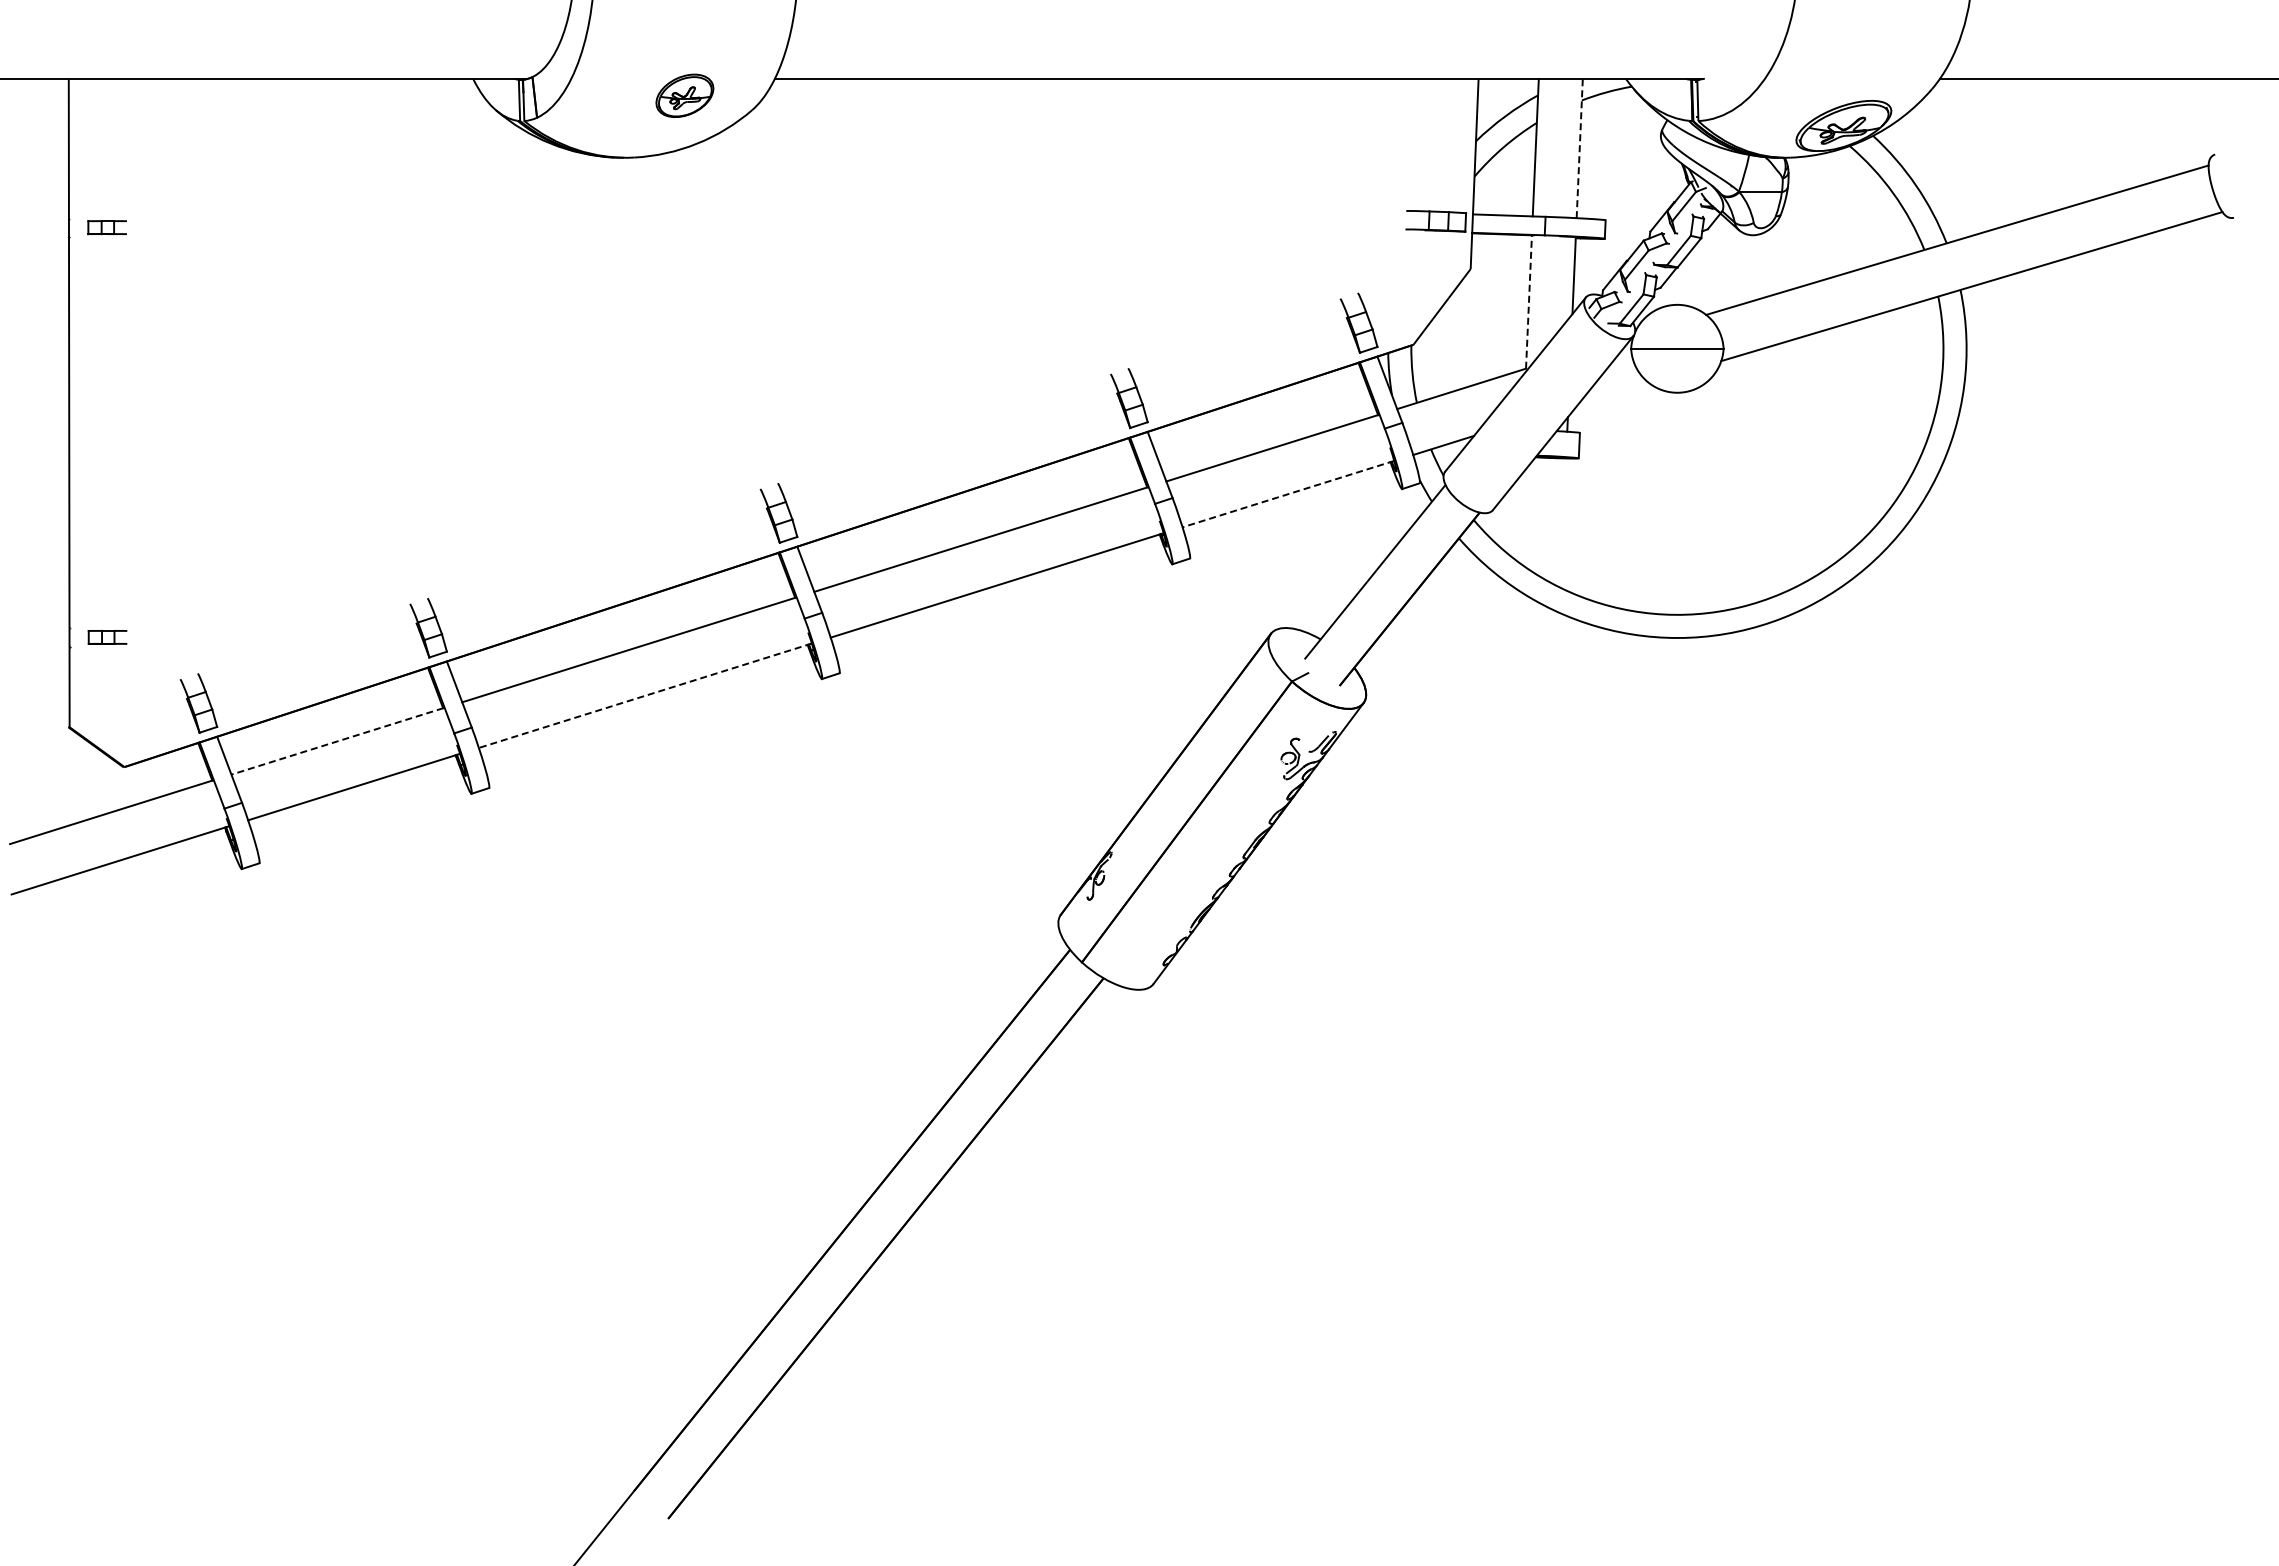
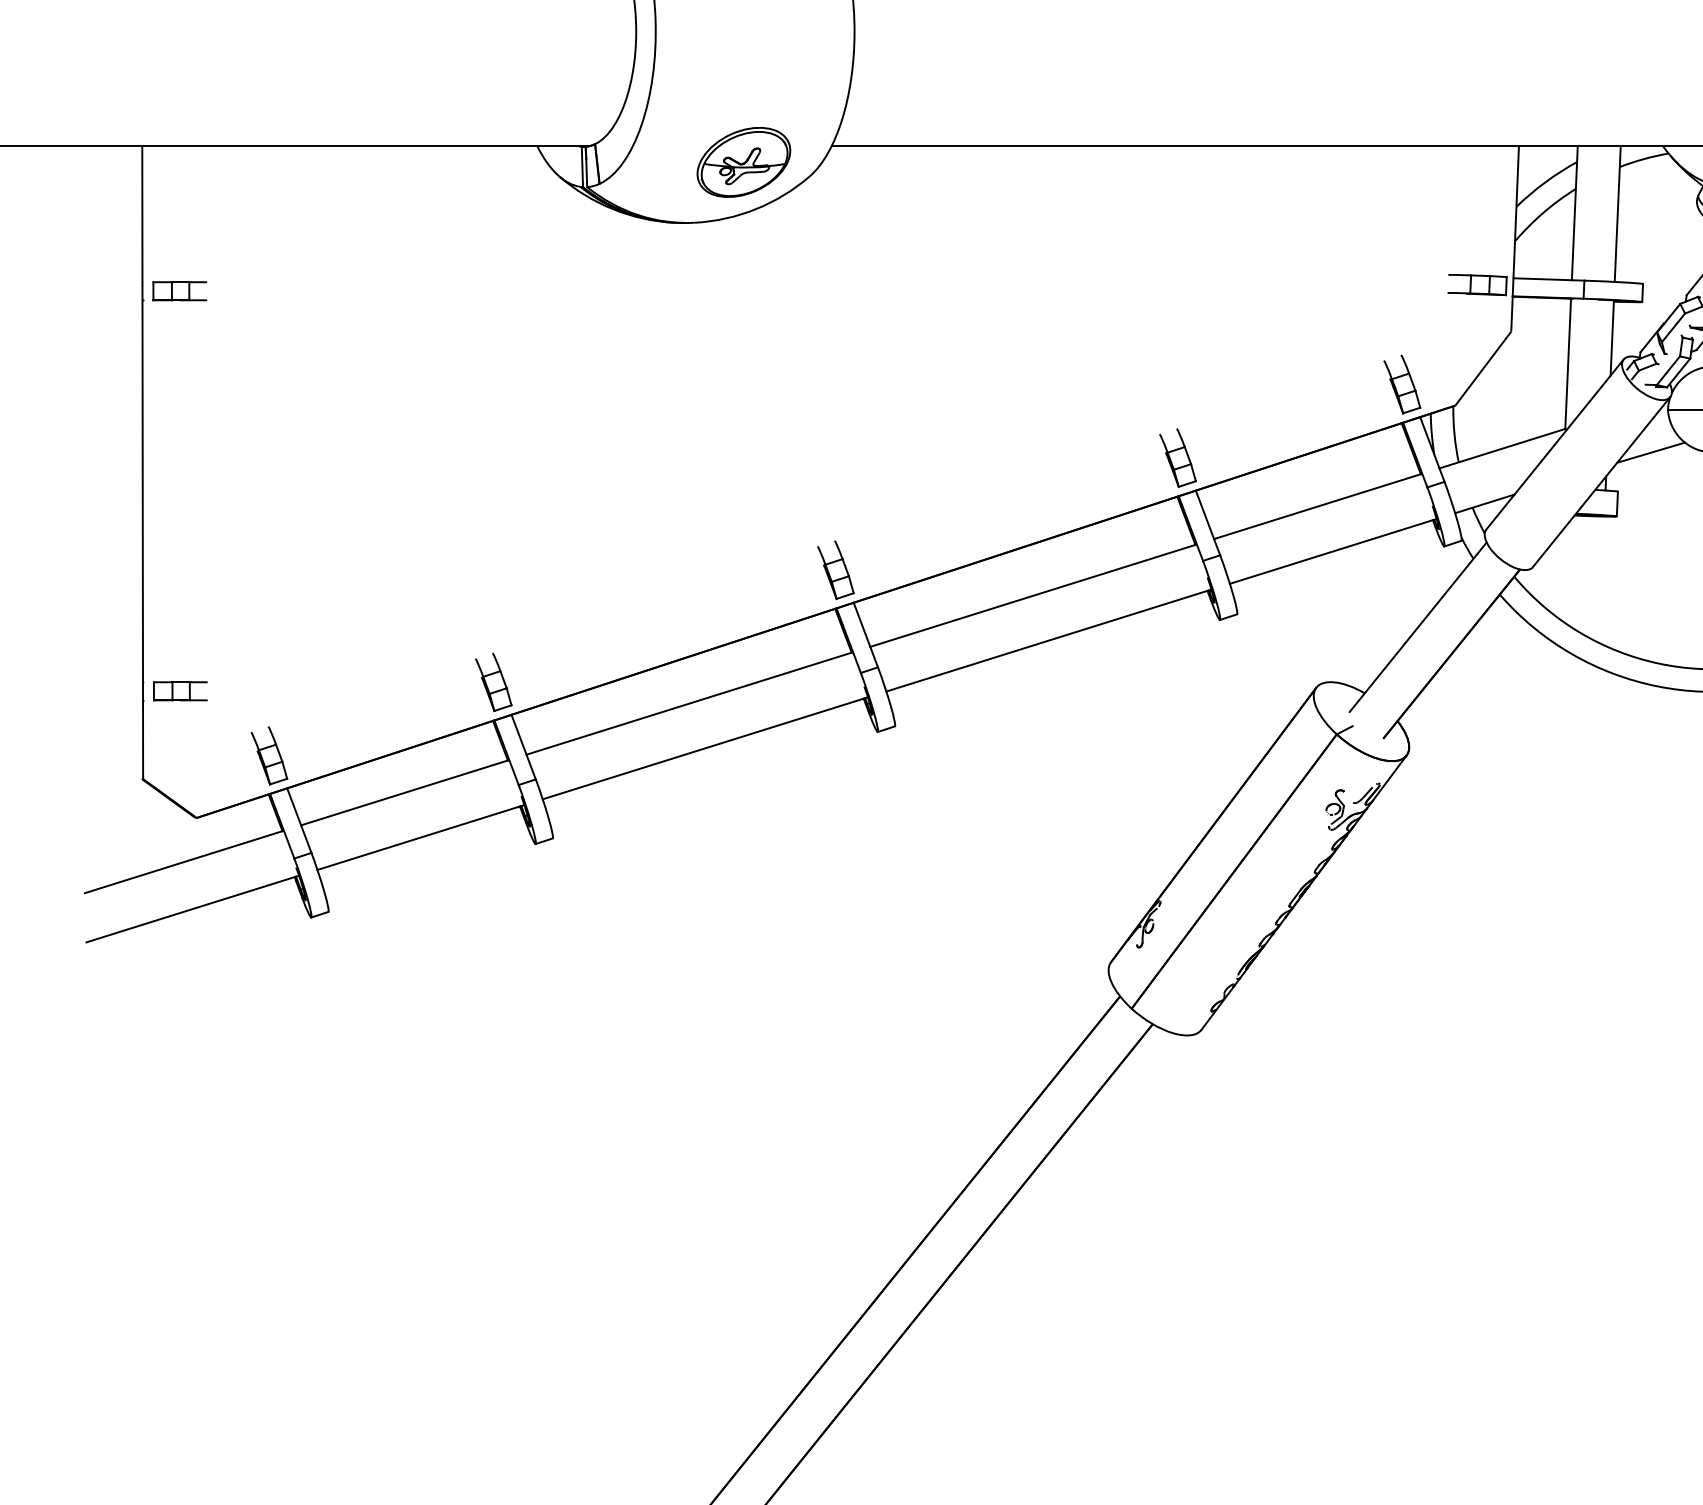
part: (684, 95) -> (743, 162), size x1.67
line: (1579, 148) -> (1617, 213), dashed -> solid
part: (107, 227) -> (180, 291), size x1.43
line: (1528, 302) -> (1567, 364), dashed -> solid
line: (1613, 392) -> (1650, 452), added
line: (1288, 494) -> (1333, 551), dashed -> solid
part: (107, 637) -> (180, 691), size x1.43
line: (645, 695) -> (705, 748), dashed -> solid
line: (337, 741) -> (404, 792), dashed -> solid

